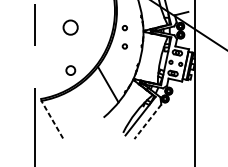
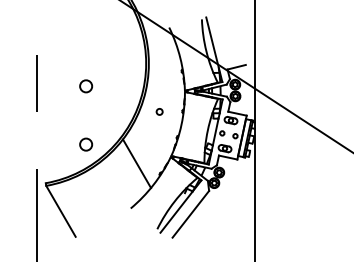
circle: (71, 27) -> (86, 86), size x0.62
circle: (124, 27) -> (159, 86), removed
line: (51, 119) -> (60, 210), dashed -> solid
line: (147, 122) -> (190, 214), dashed -> solid

